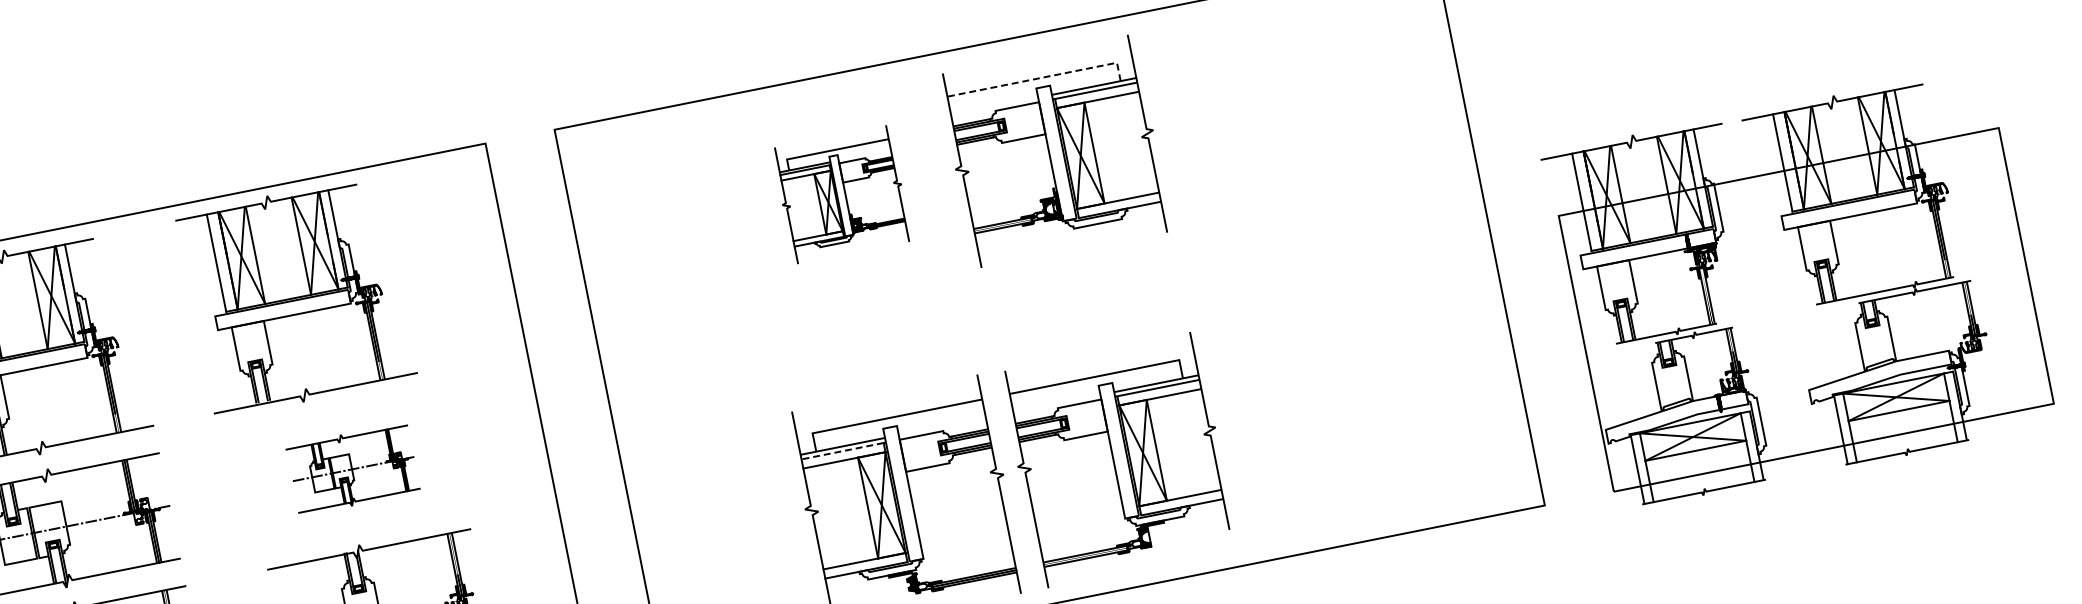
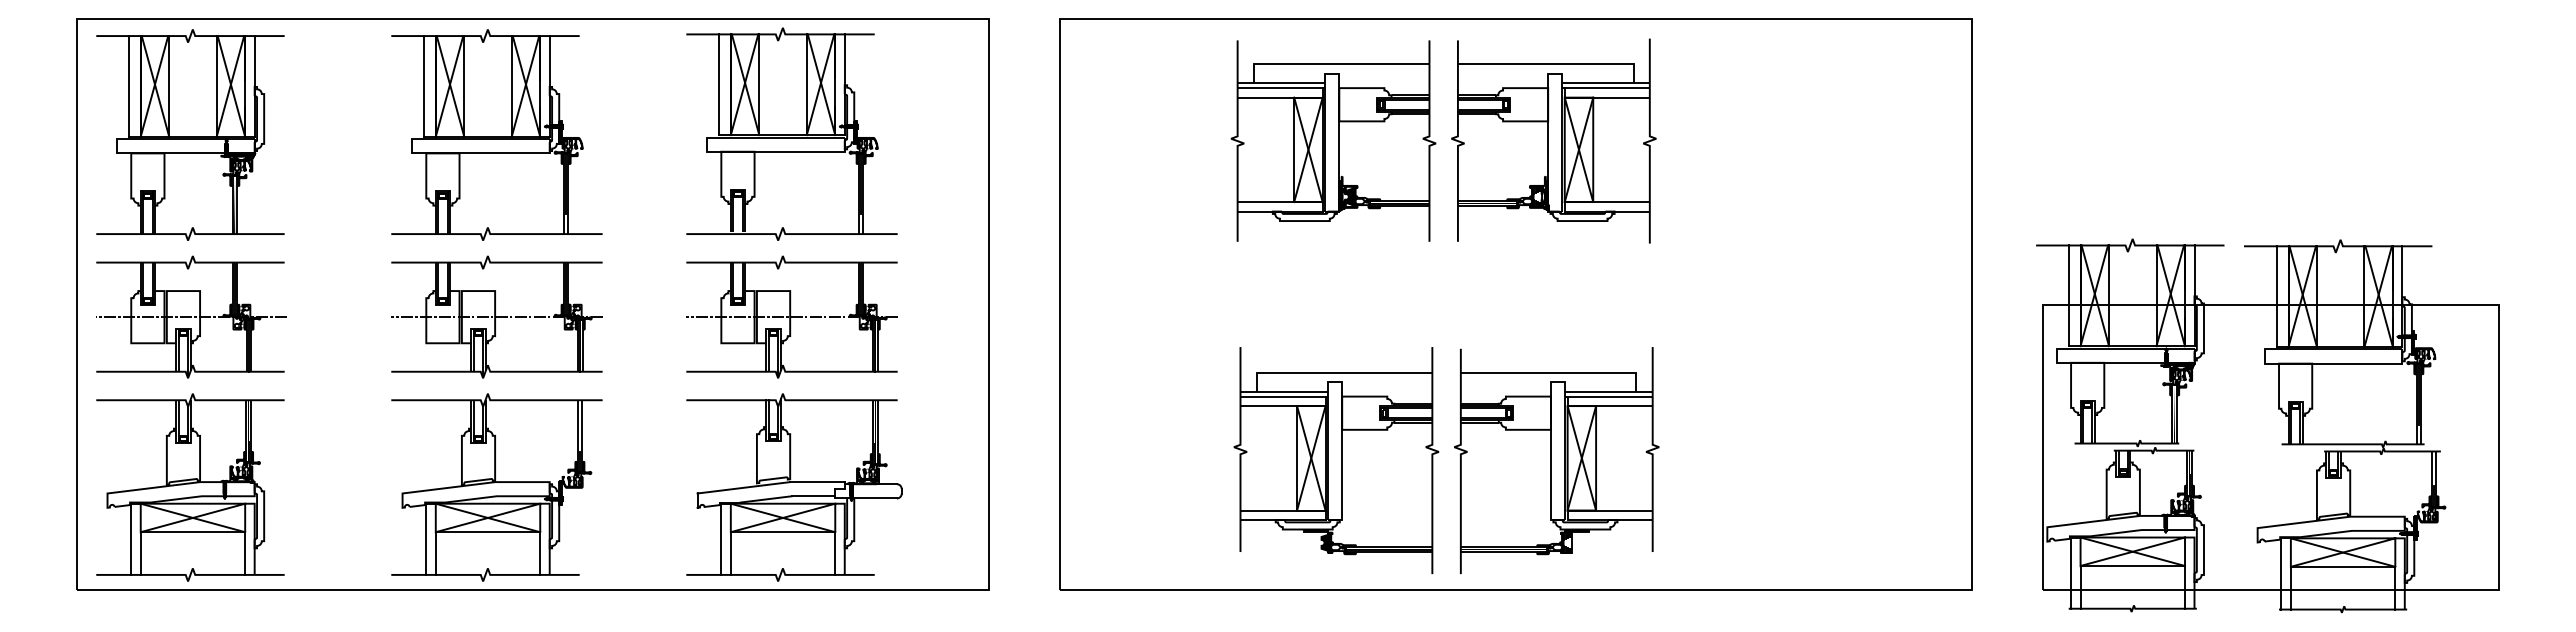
line: (1041, 77) -> (1555, 64), dashed -> solid
part: (841, 194) -> (1333, 140), size x1.67
part: (295, 296) -> (791, 133), moved
line: (843, 451) -> (1283, 396), dashed -> solid
part: (352, 468) -> (791, 316), size x1.67

